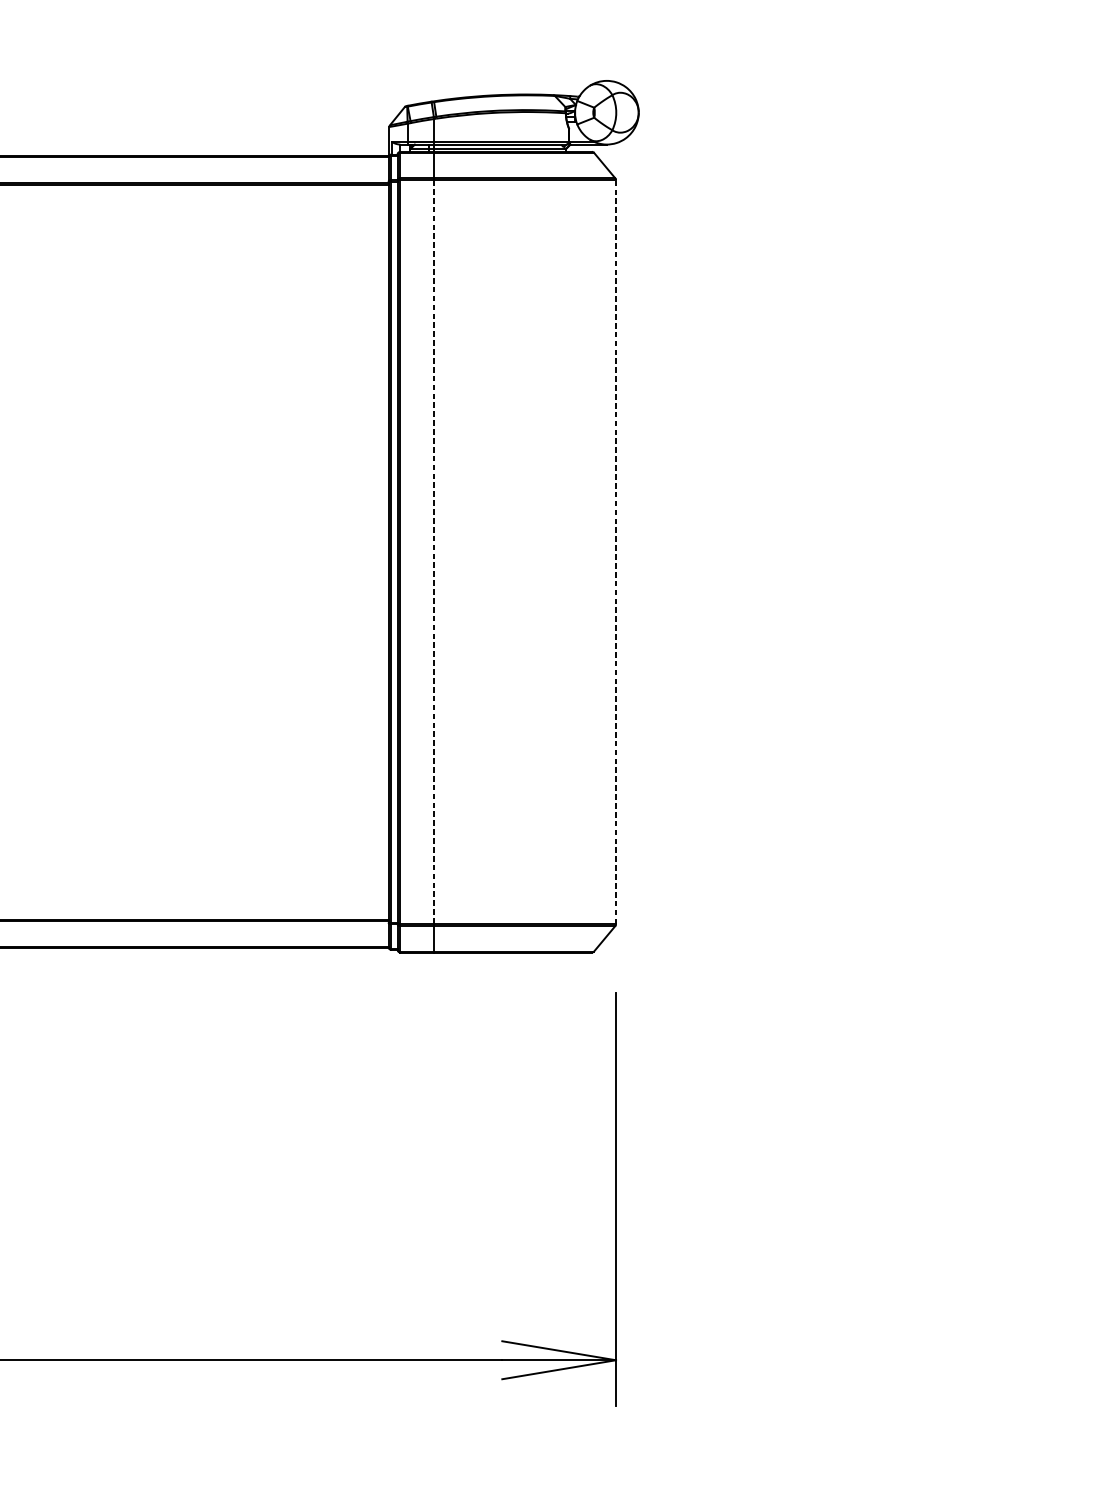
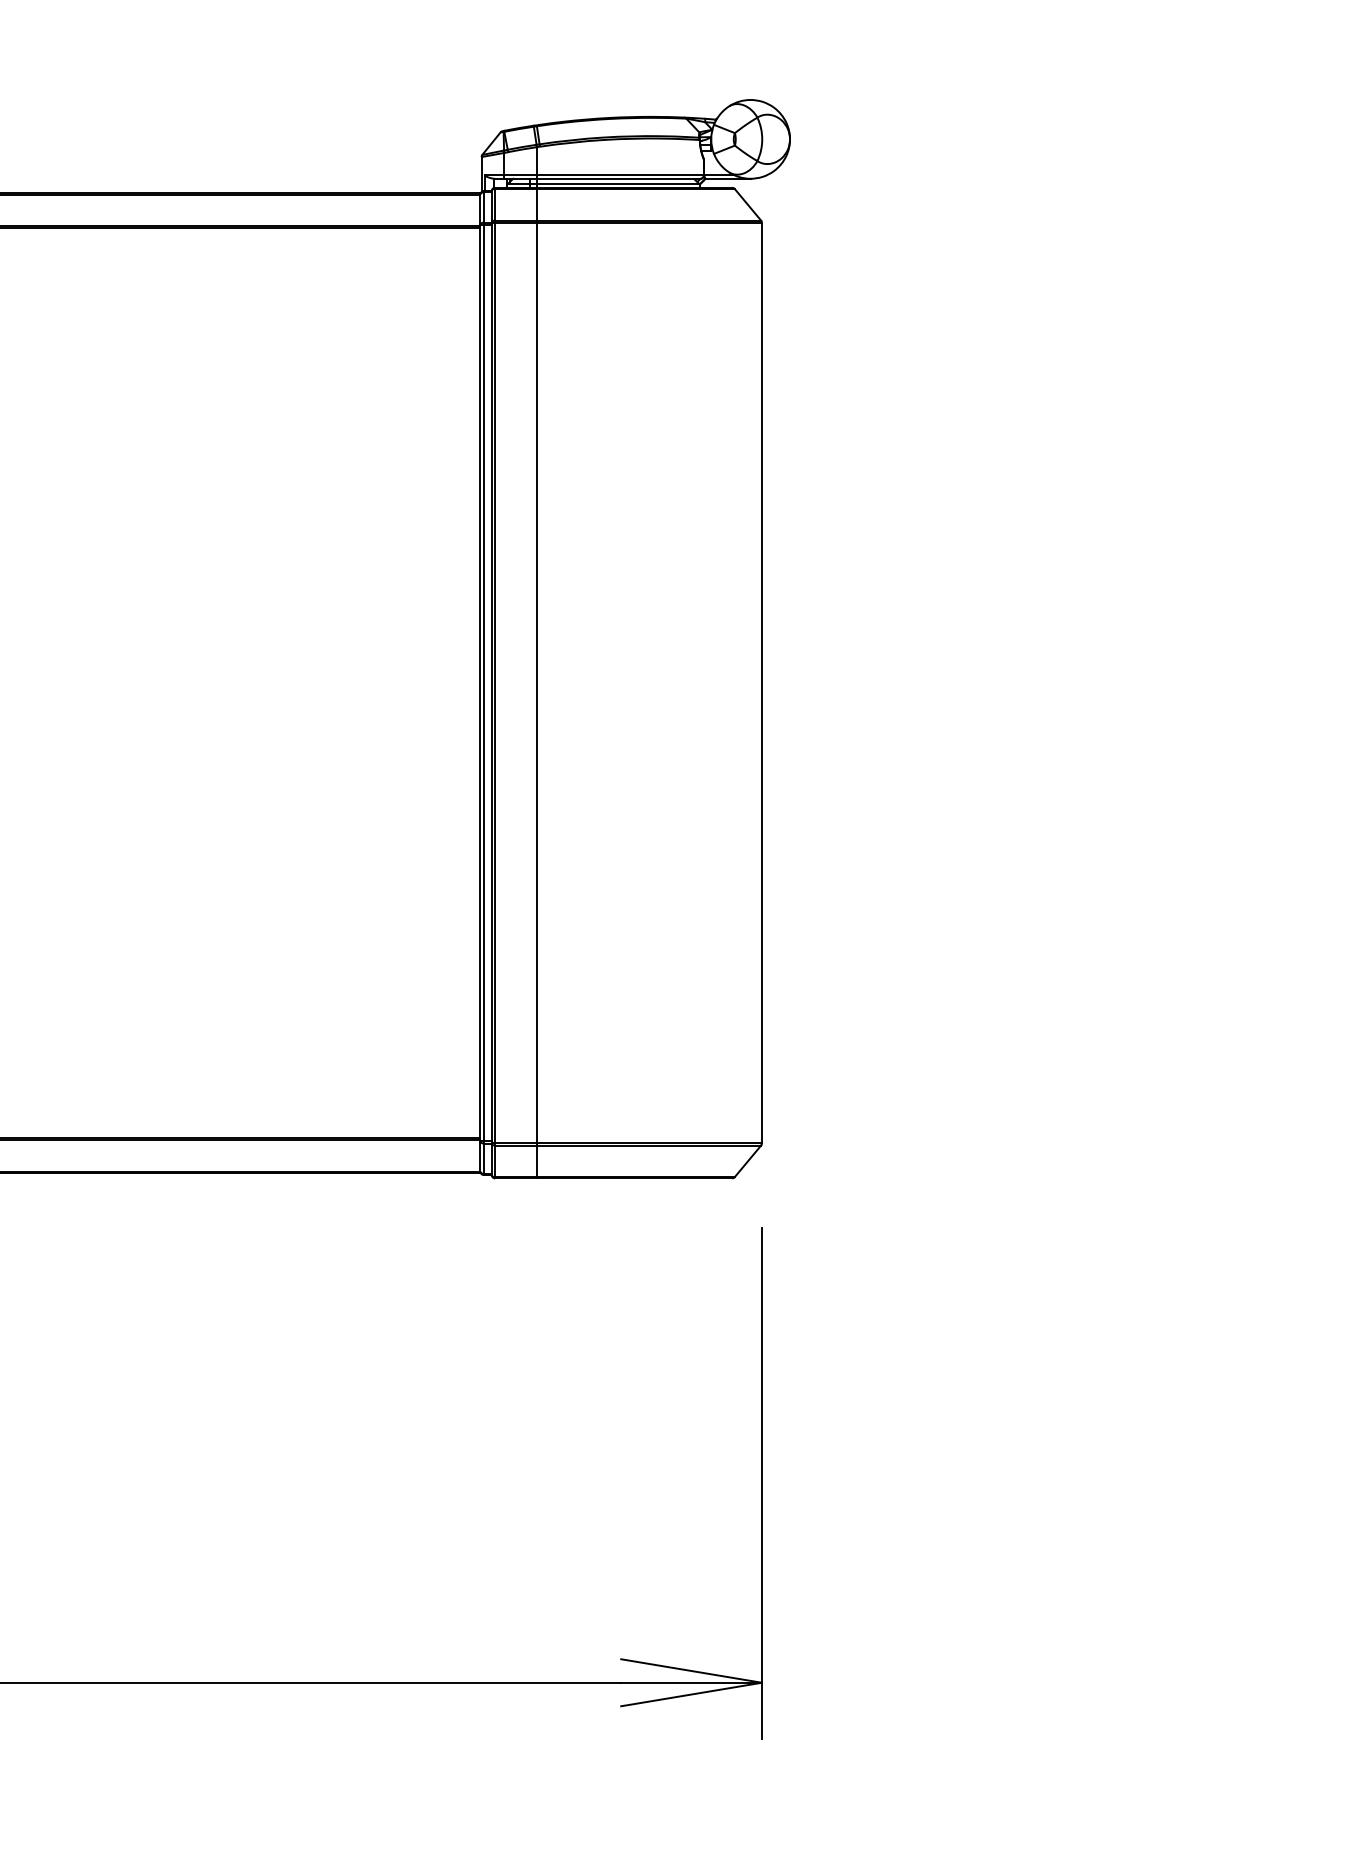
line: (615, 551) -> (761, 682), dashed -> solid
line: (433, 552) -> (536, 683), dashed -> solid

